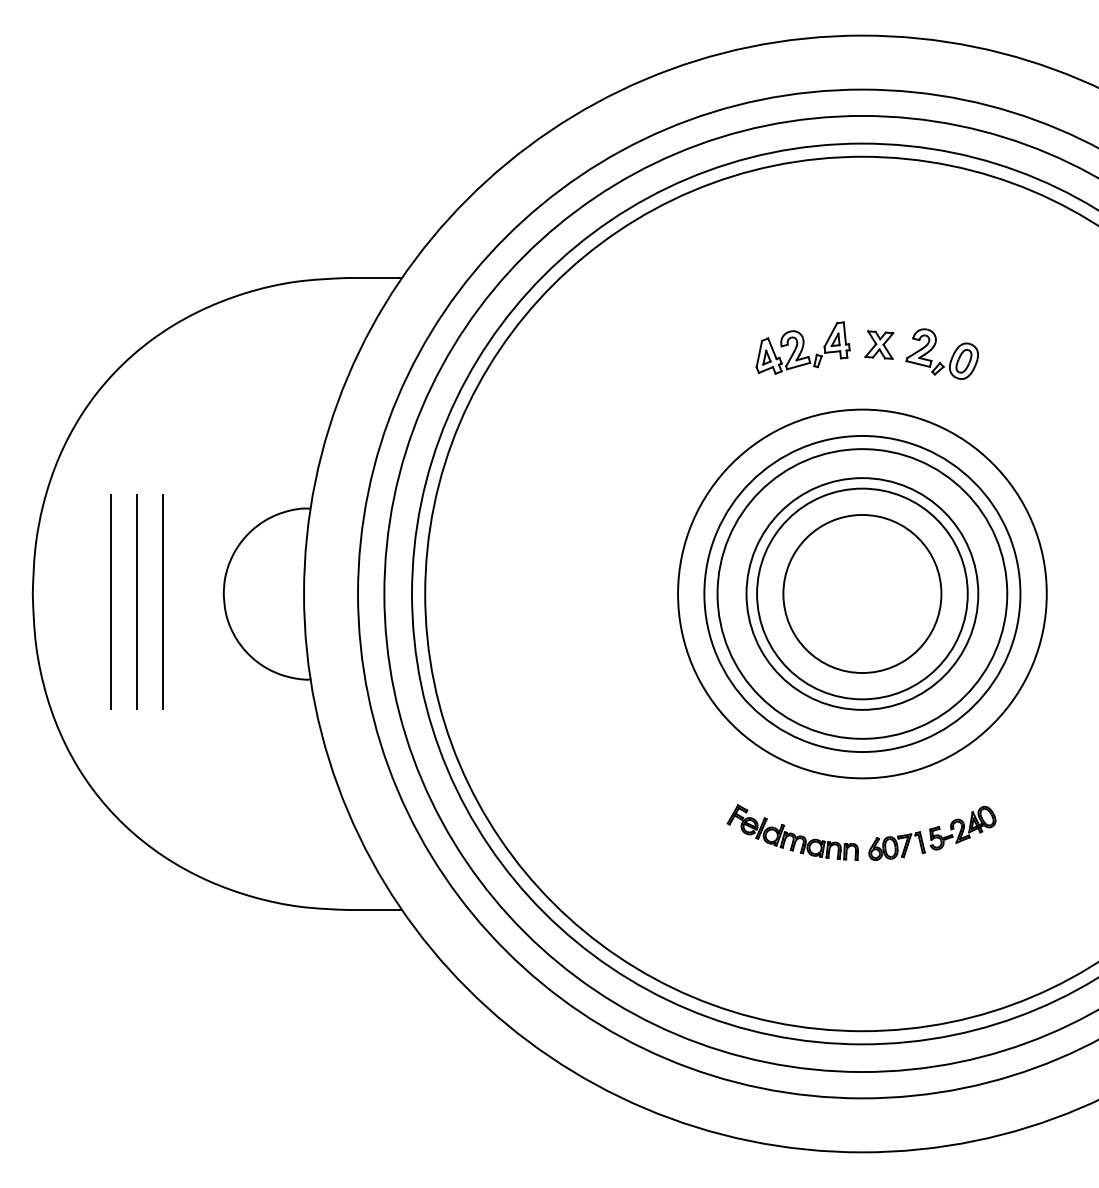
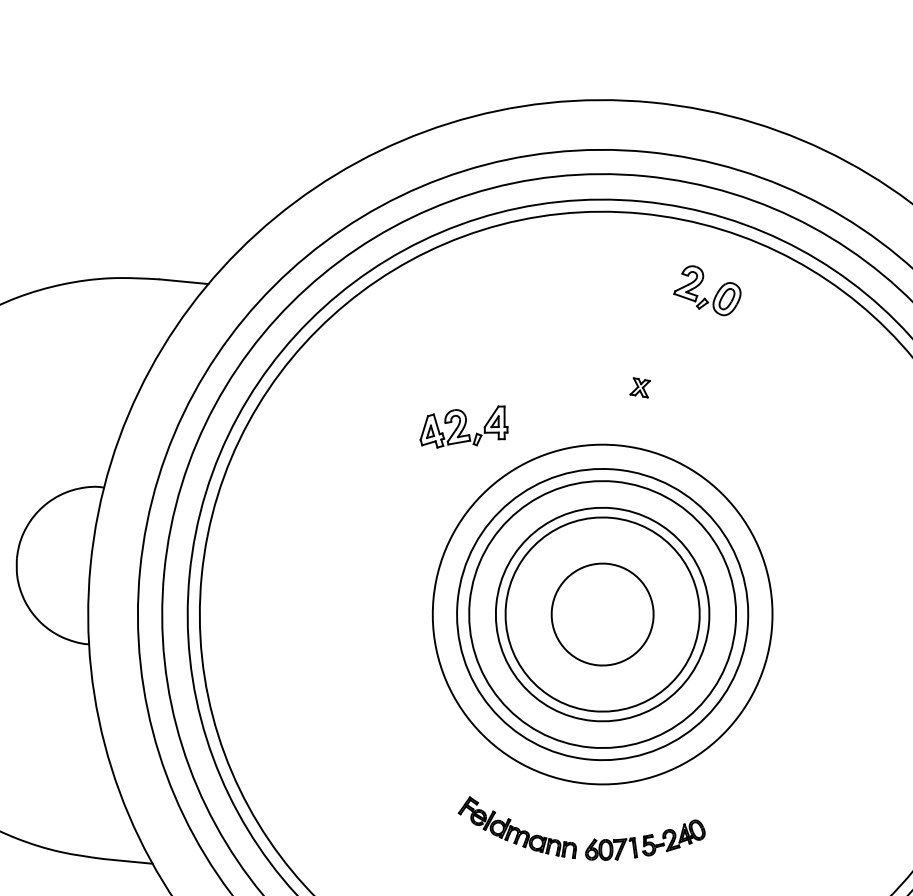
part: (879, 344) -> (640, 387), size x0.7
part: (802, 347) -> (464, 425), moved
part: (940, 362) -> (705, 298), moved
circle: (862, 593) -> (602, 614), size x0.7

